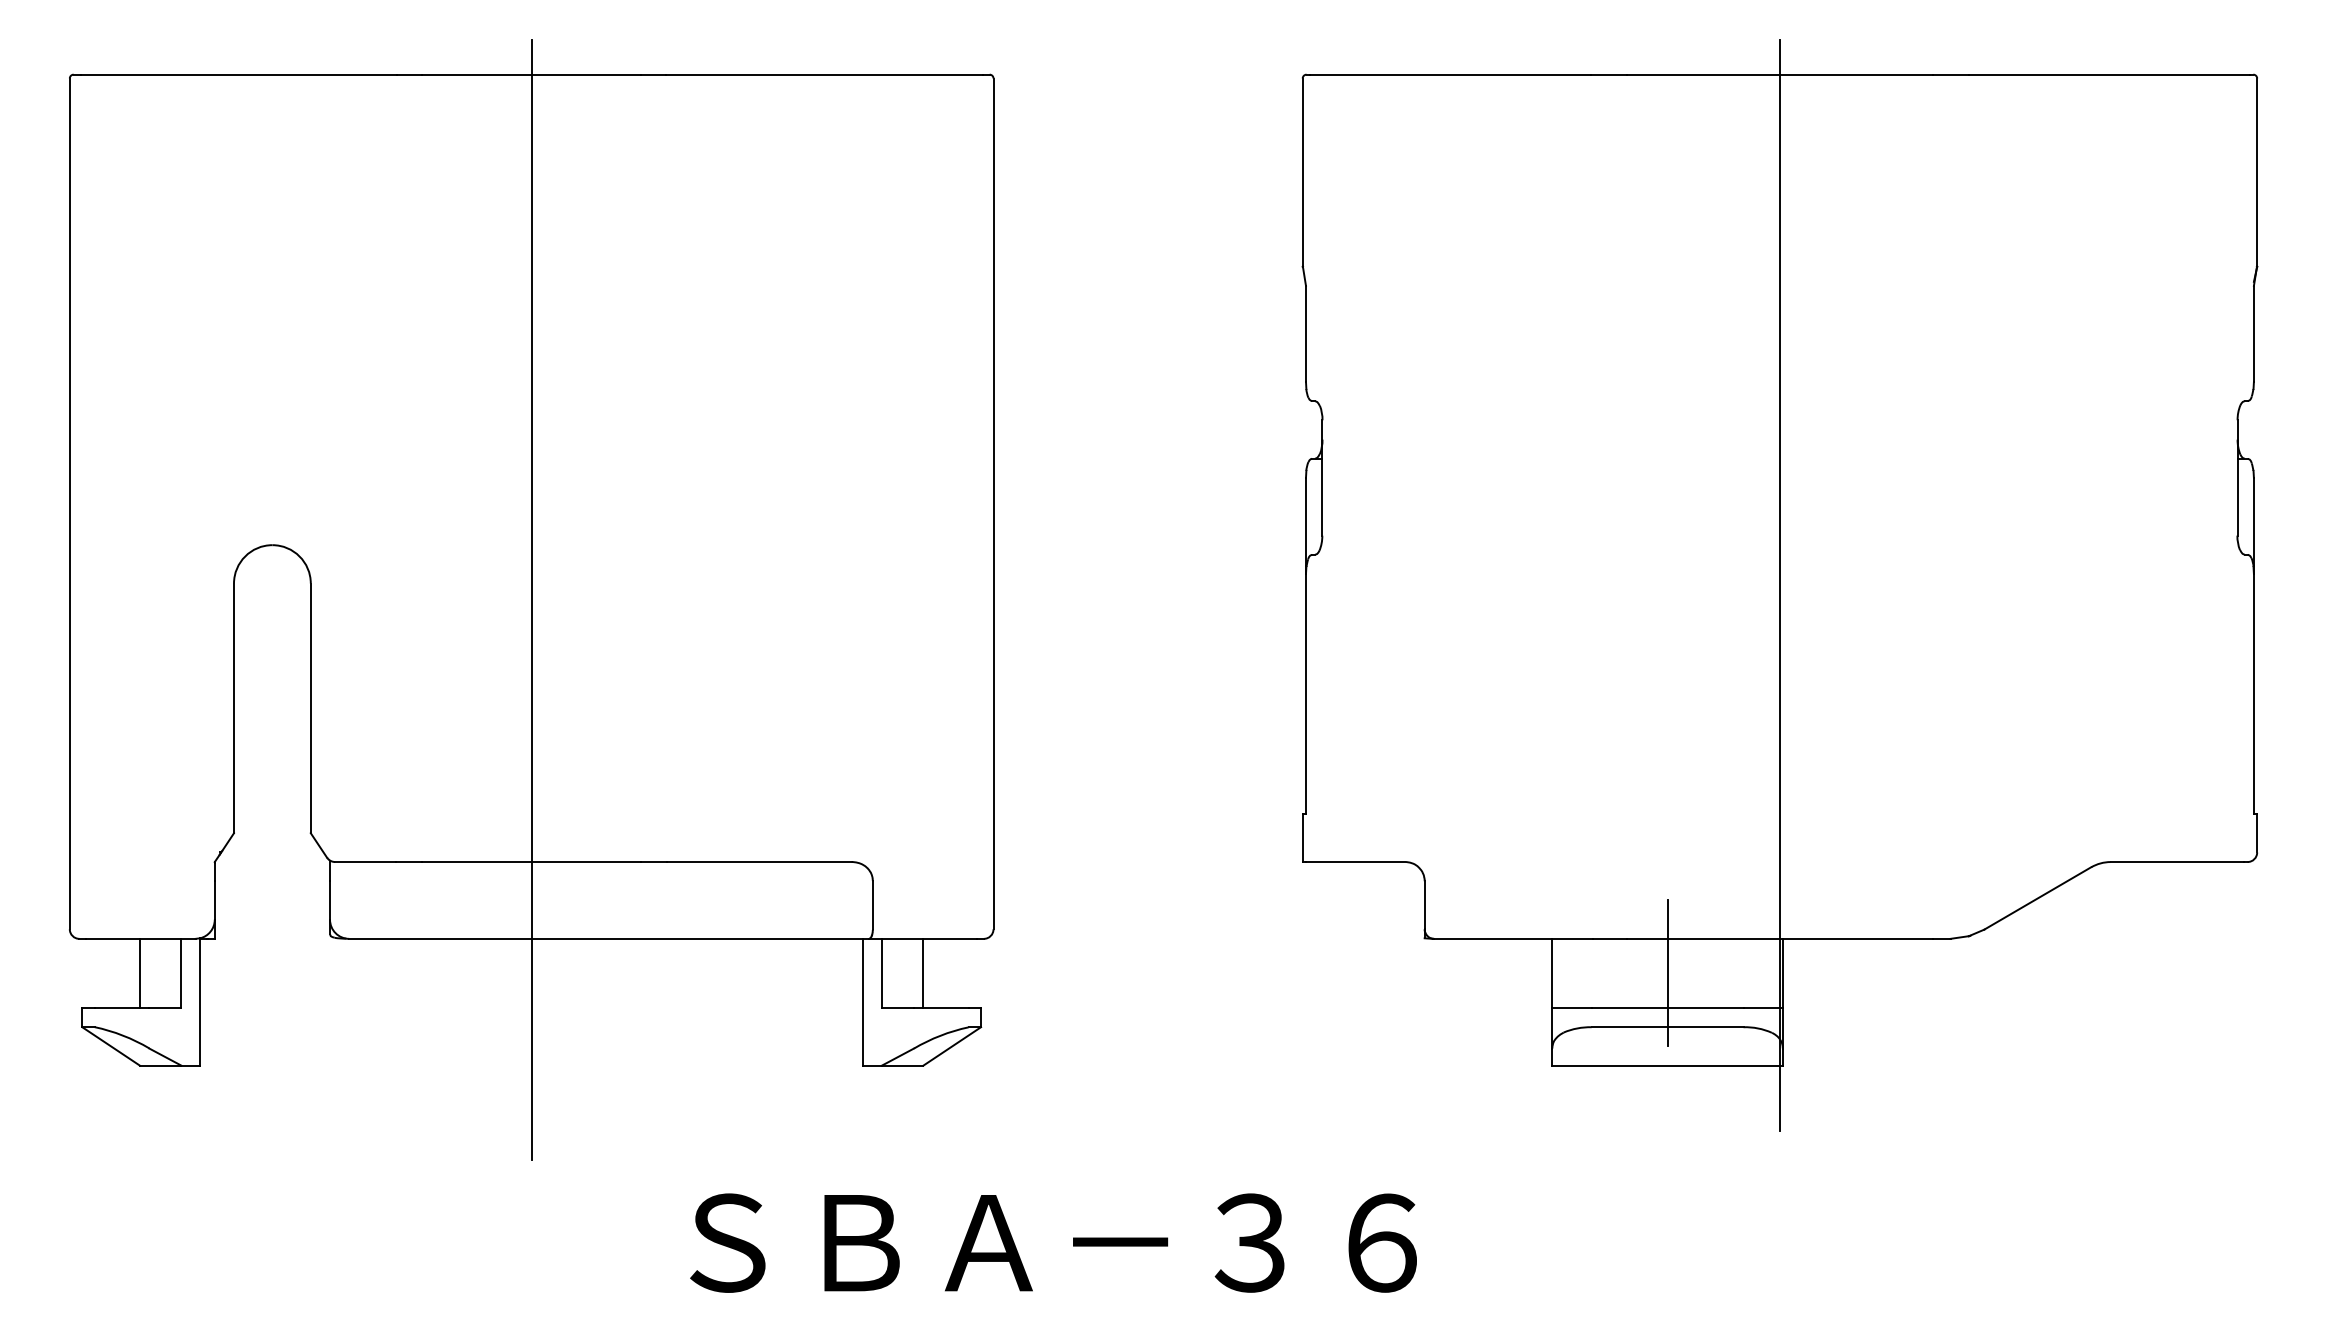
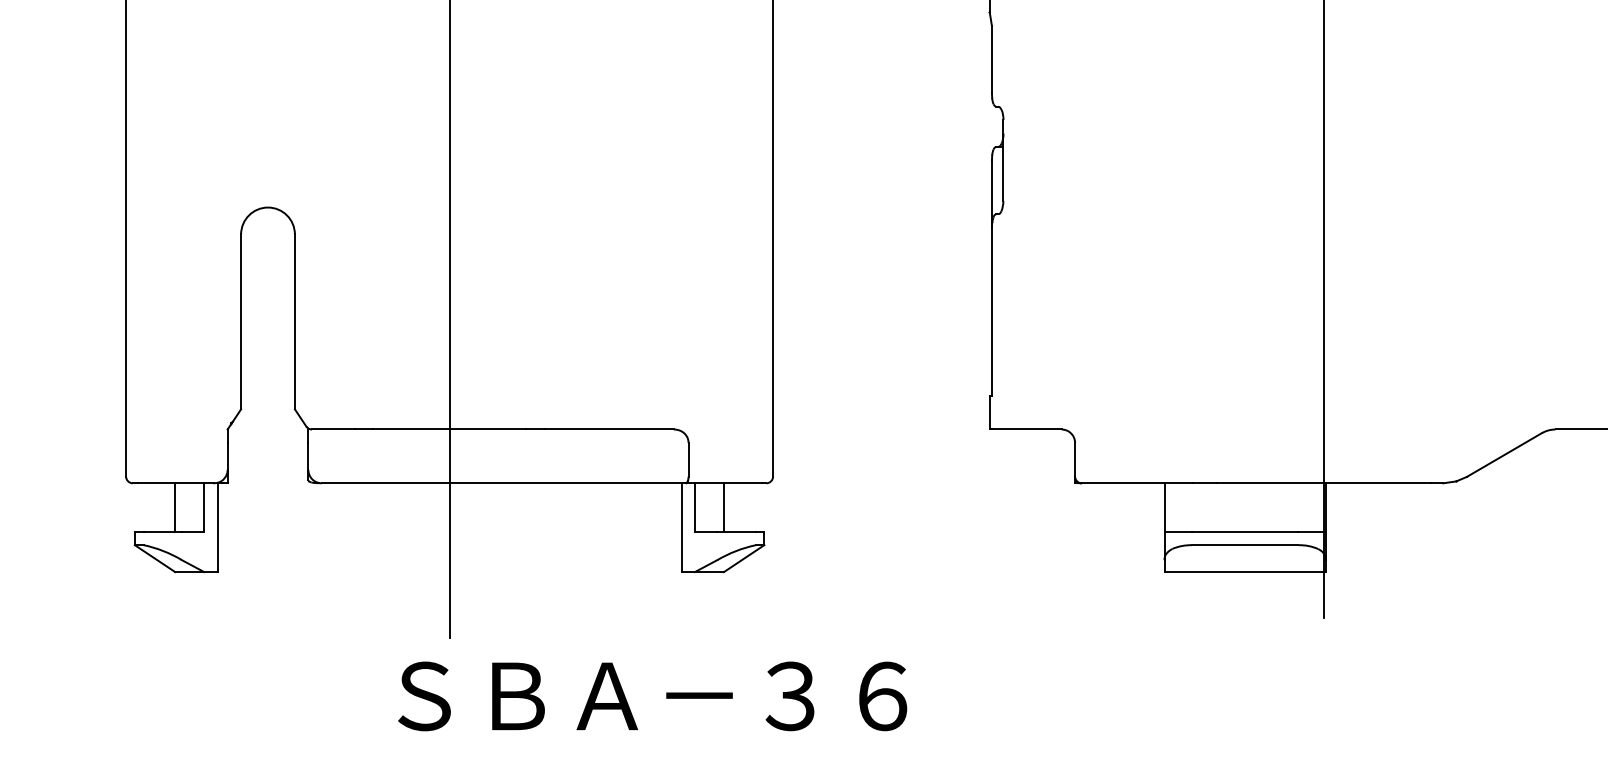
line: (1667, 973) -> (1245, 507), removed
text: (1053, 1242) -> (652, 695), moved

